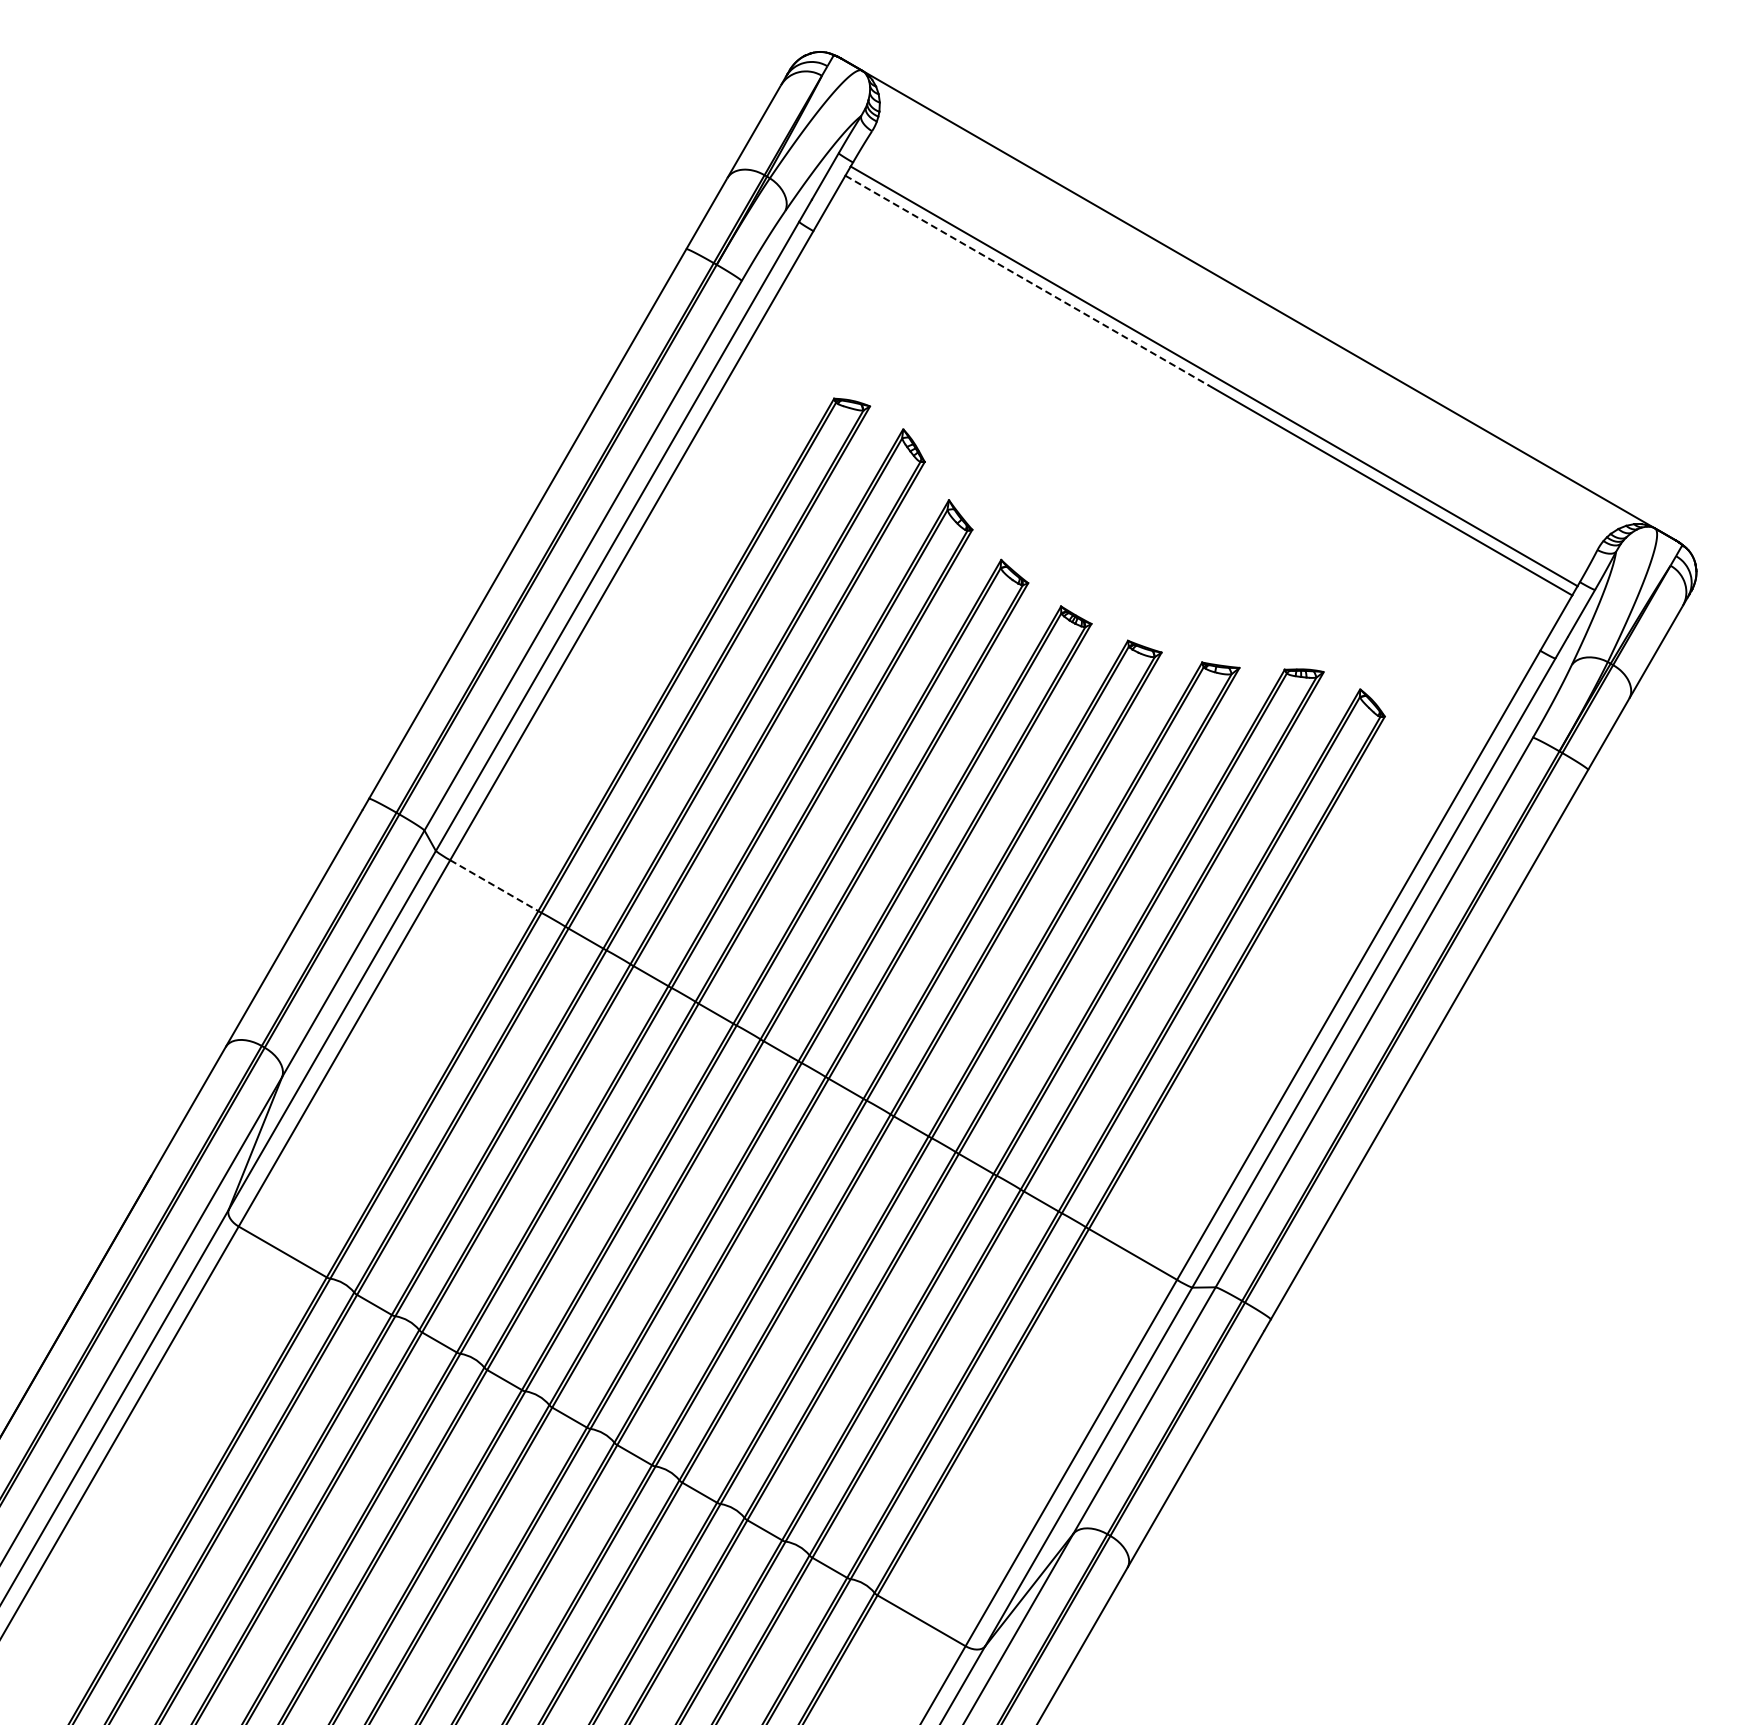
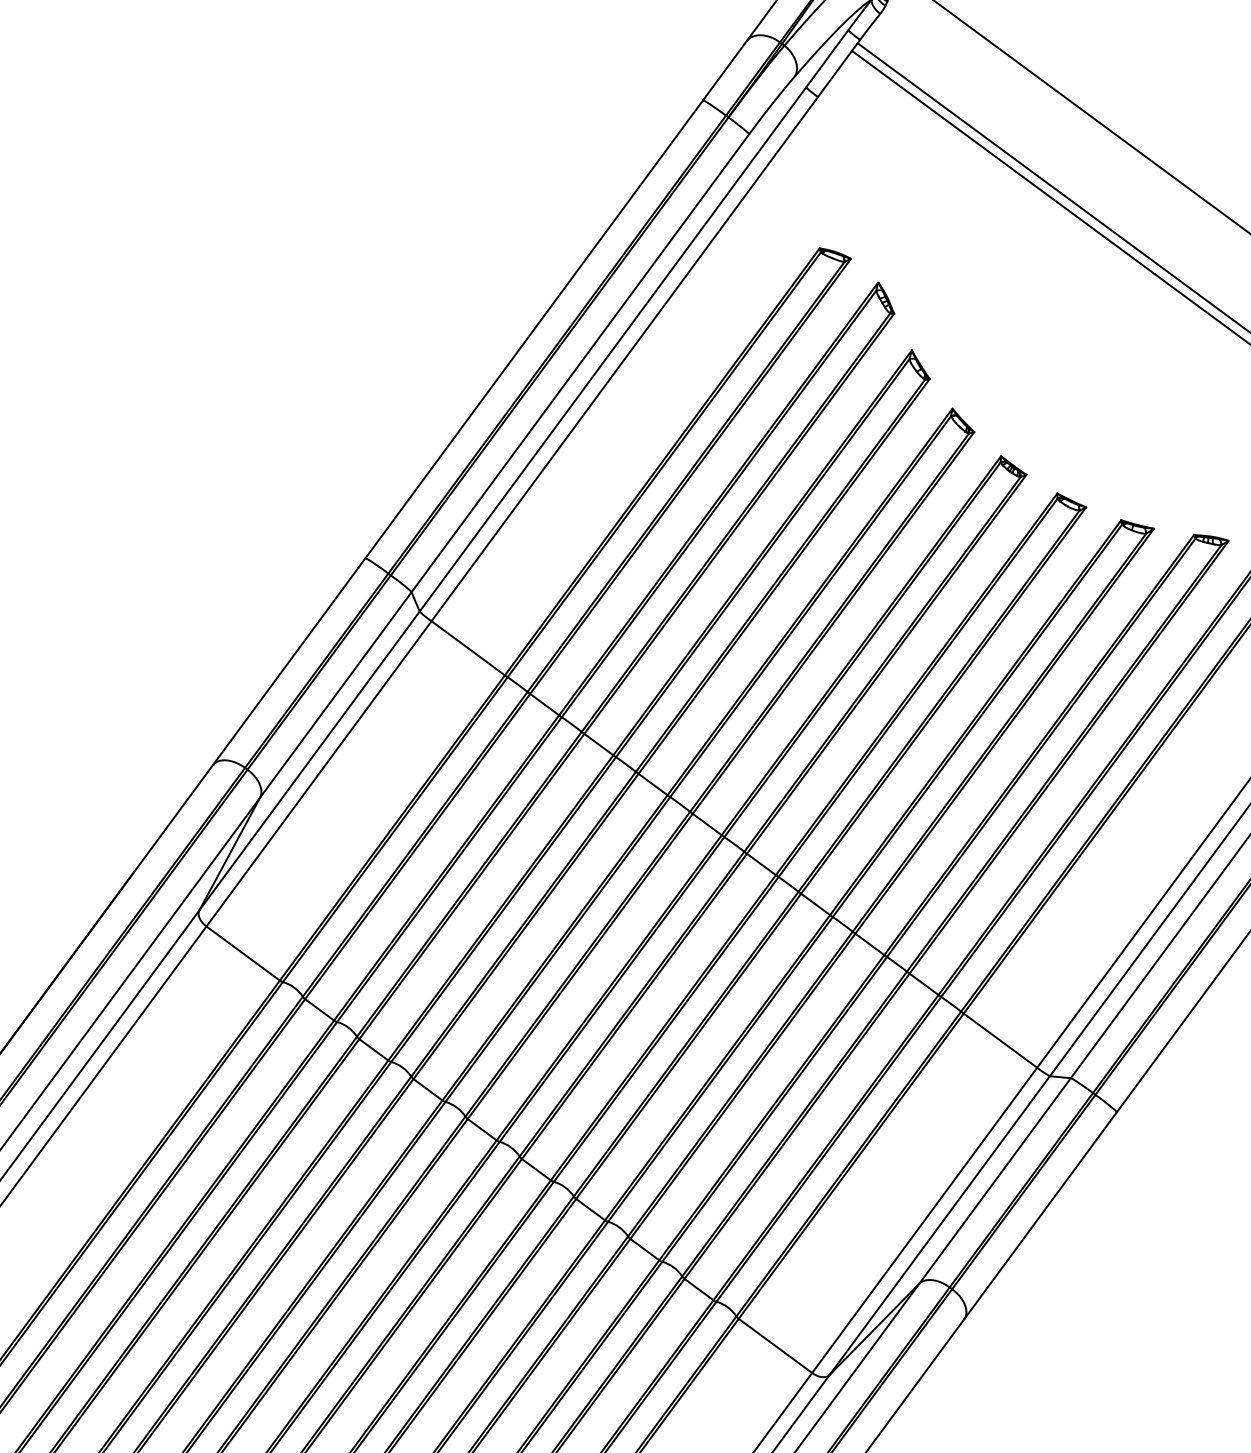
line: (1027, 280) -> (1003, 162), dashed -> solid
line: (494, 885) -> (468, 648), dashed -> solid

